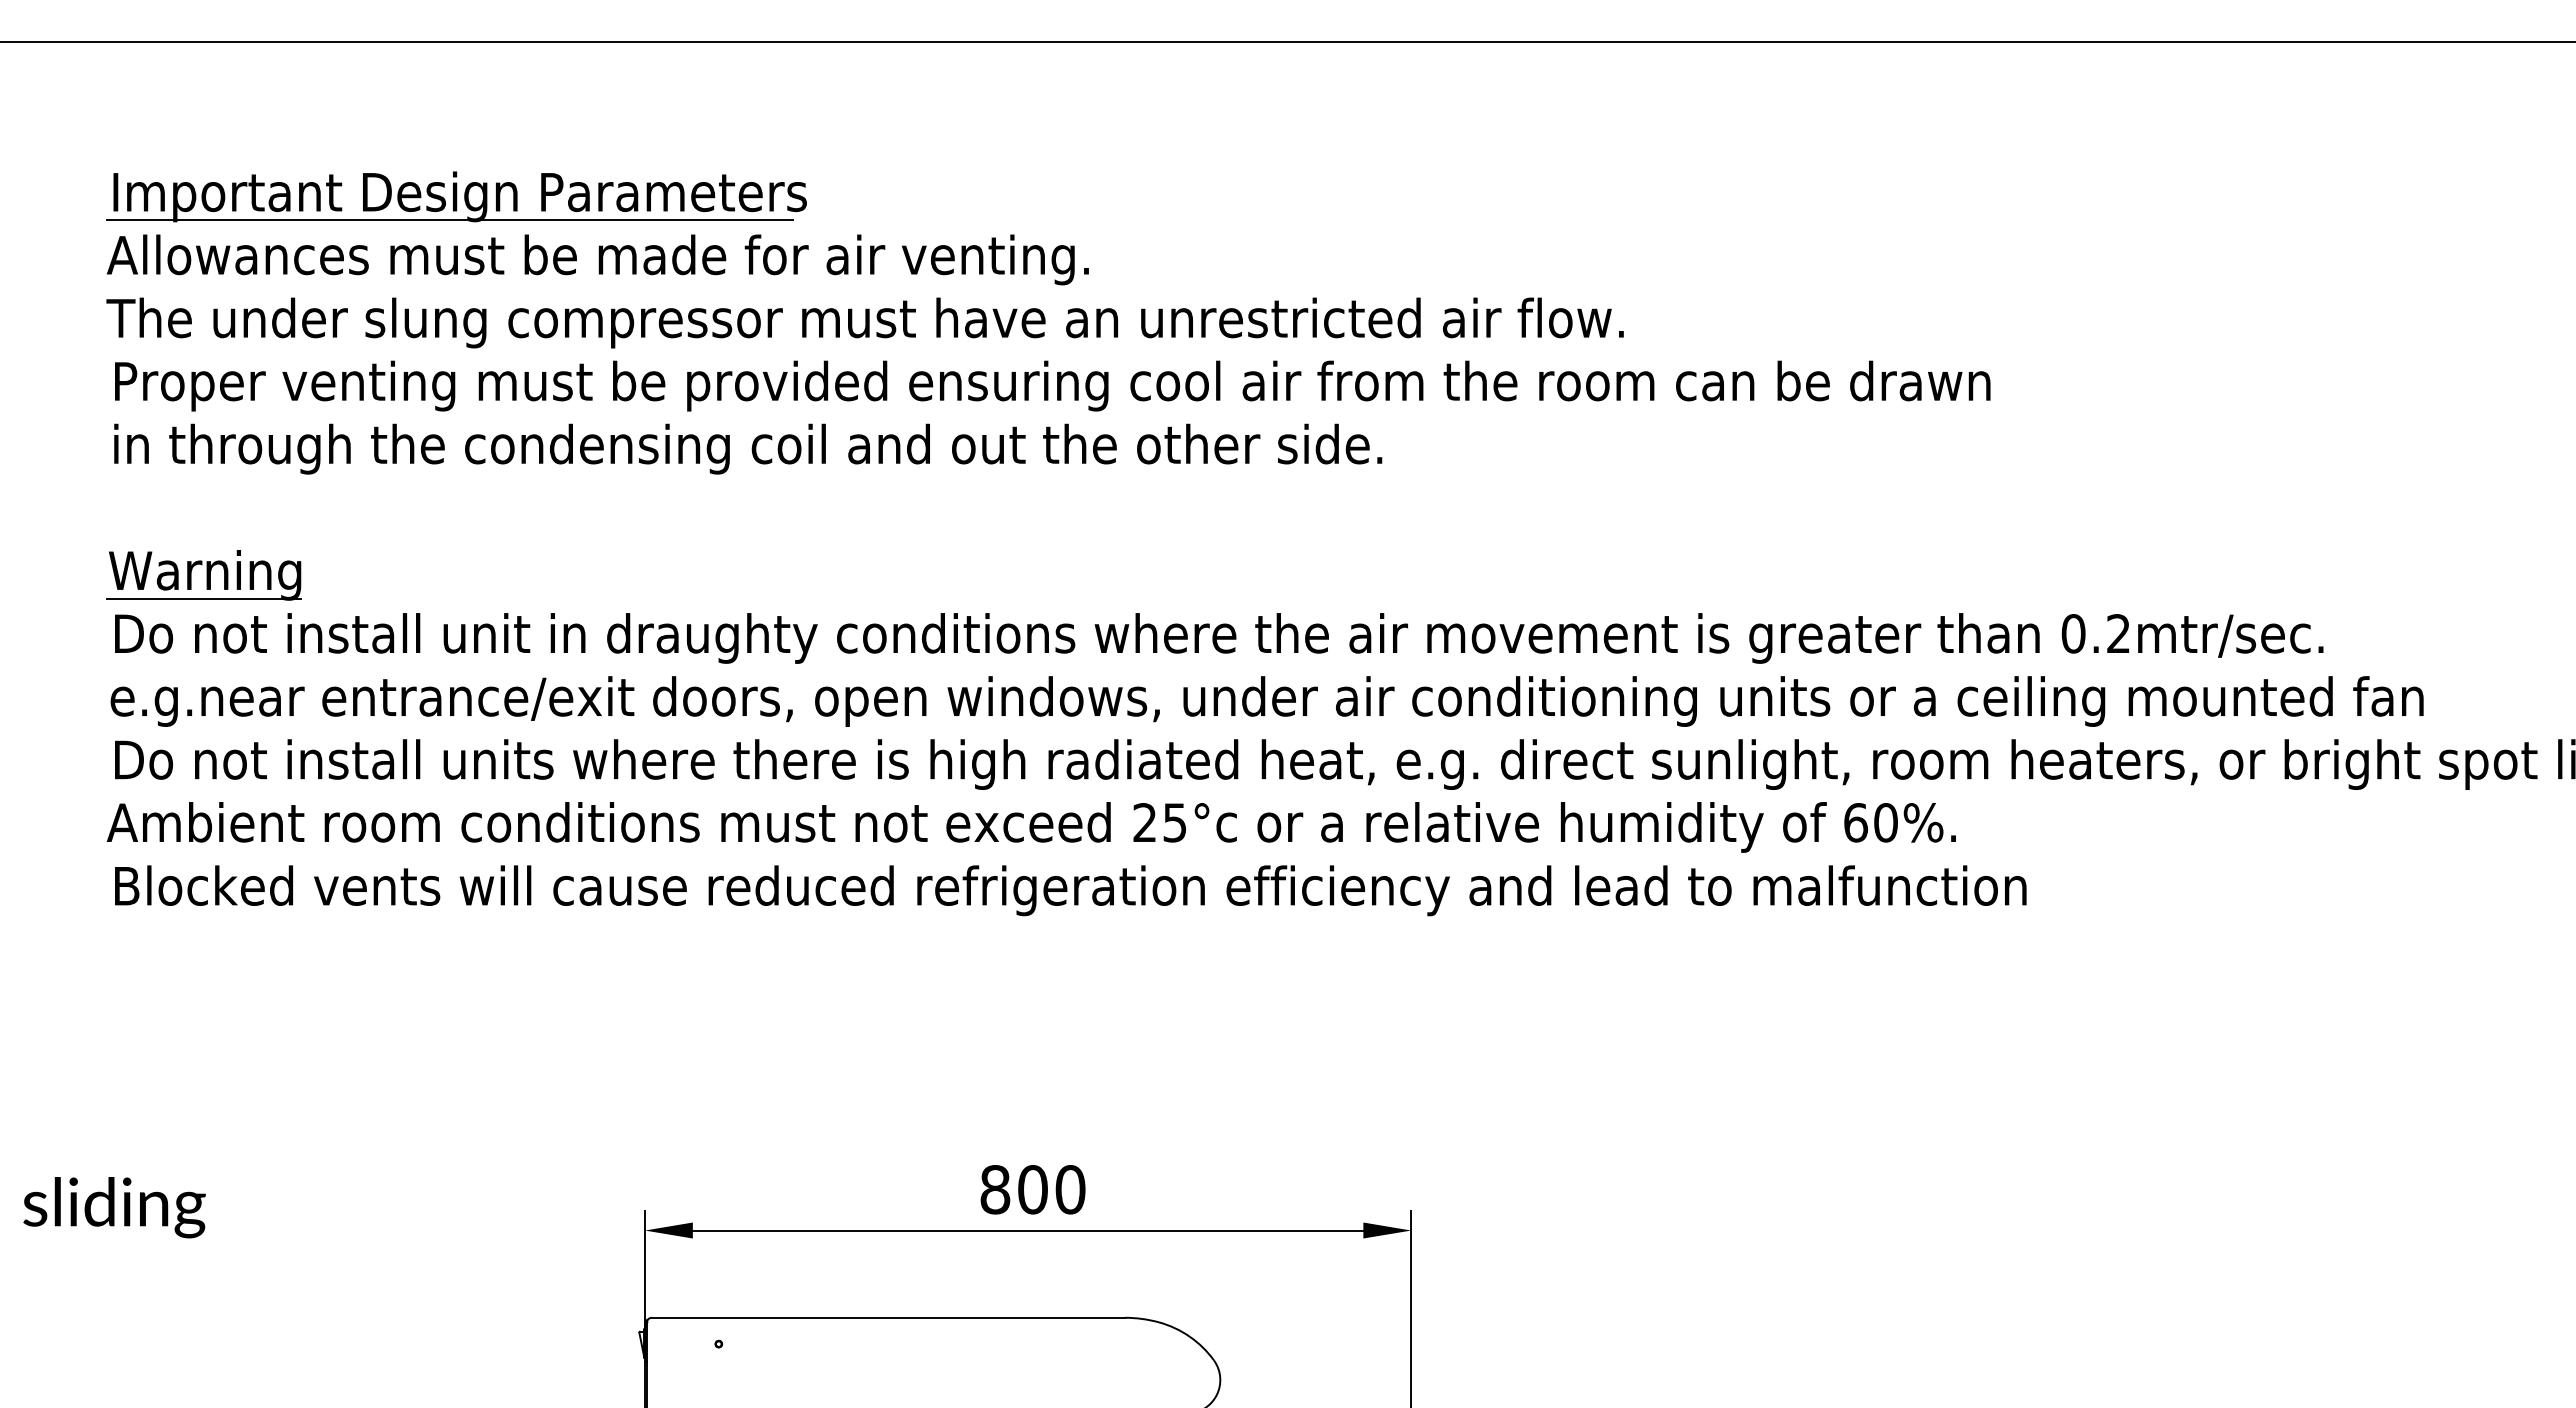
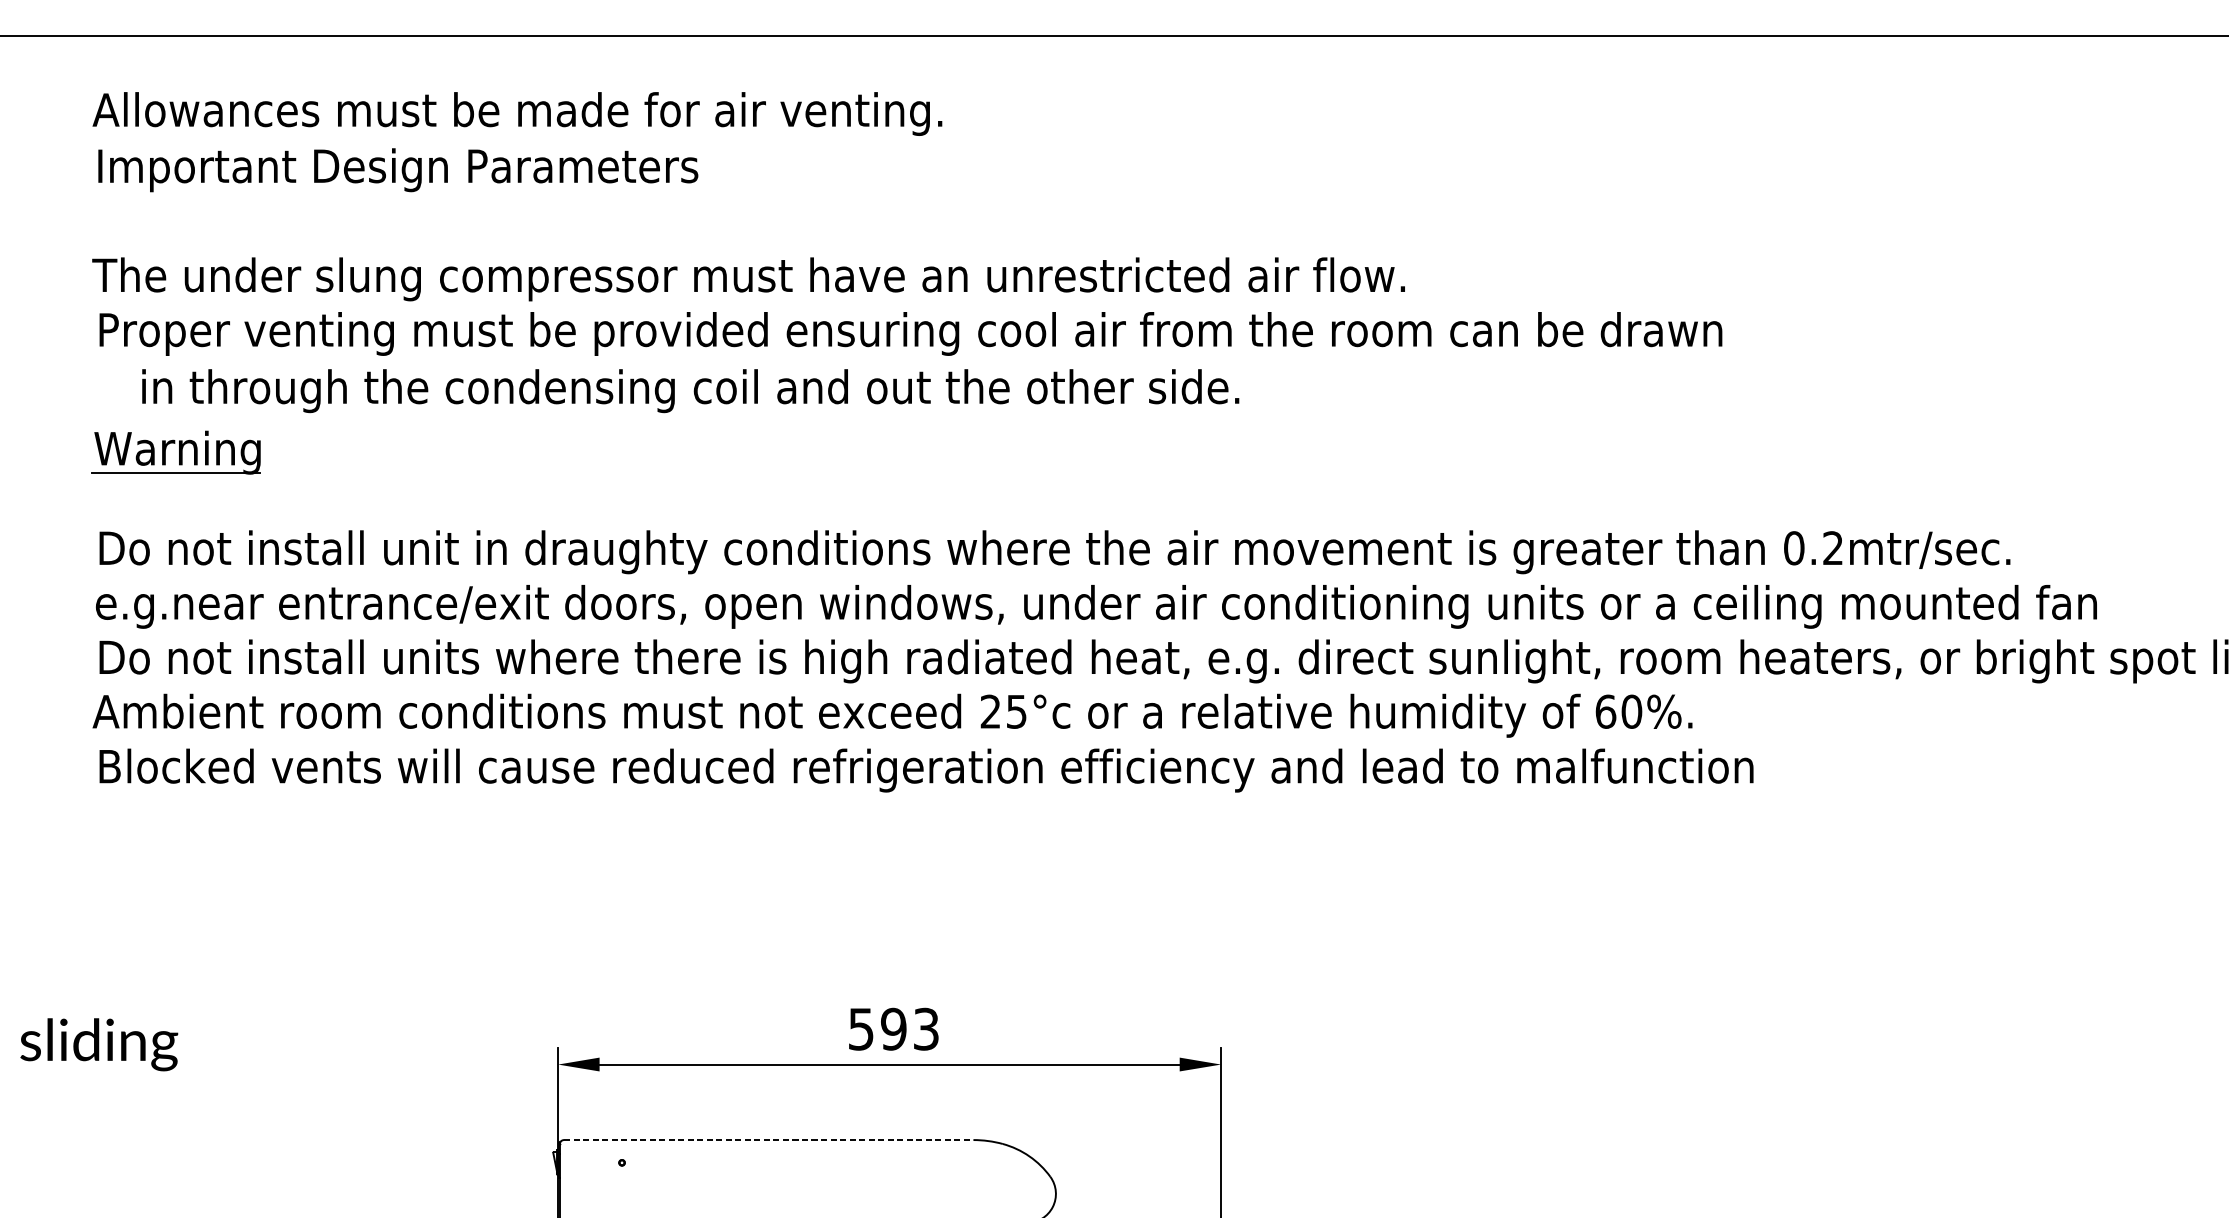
line: (449, 220) -> (389, 190), removed
text: (597, 259) -> (517, 113), moved
text: (748, 448) -> (690, 390), moved
part: (203, 575) -> (176, 452), moved
text: (1032, 1189) -> (893, 1029), 800 -> 593
line: (888, 1317) -> (768, 1139), solid -> dashed

